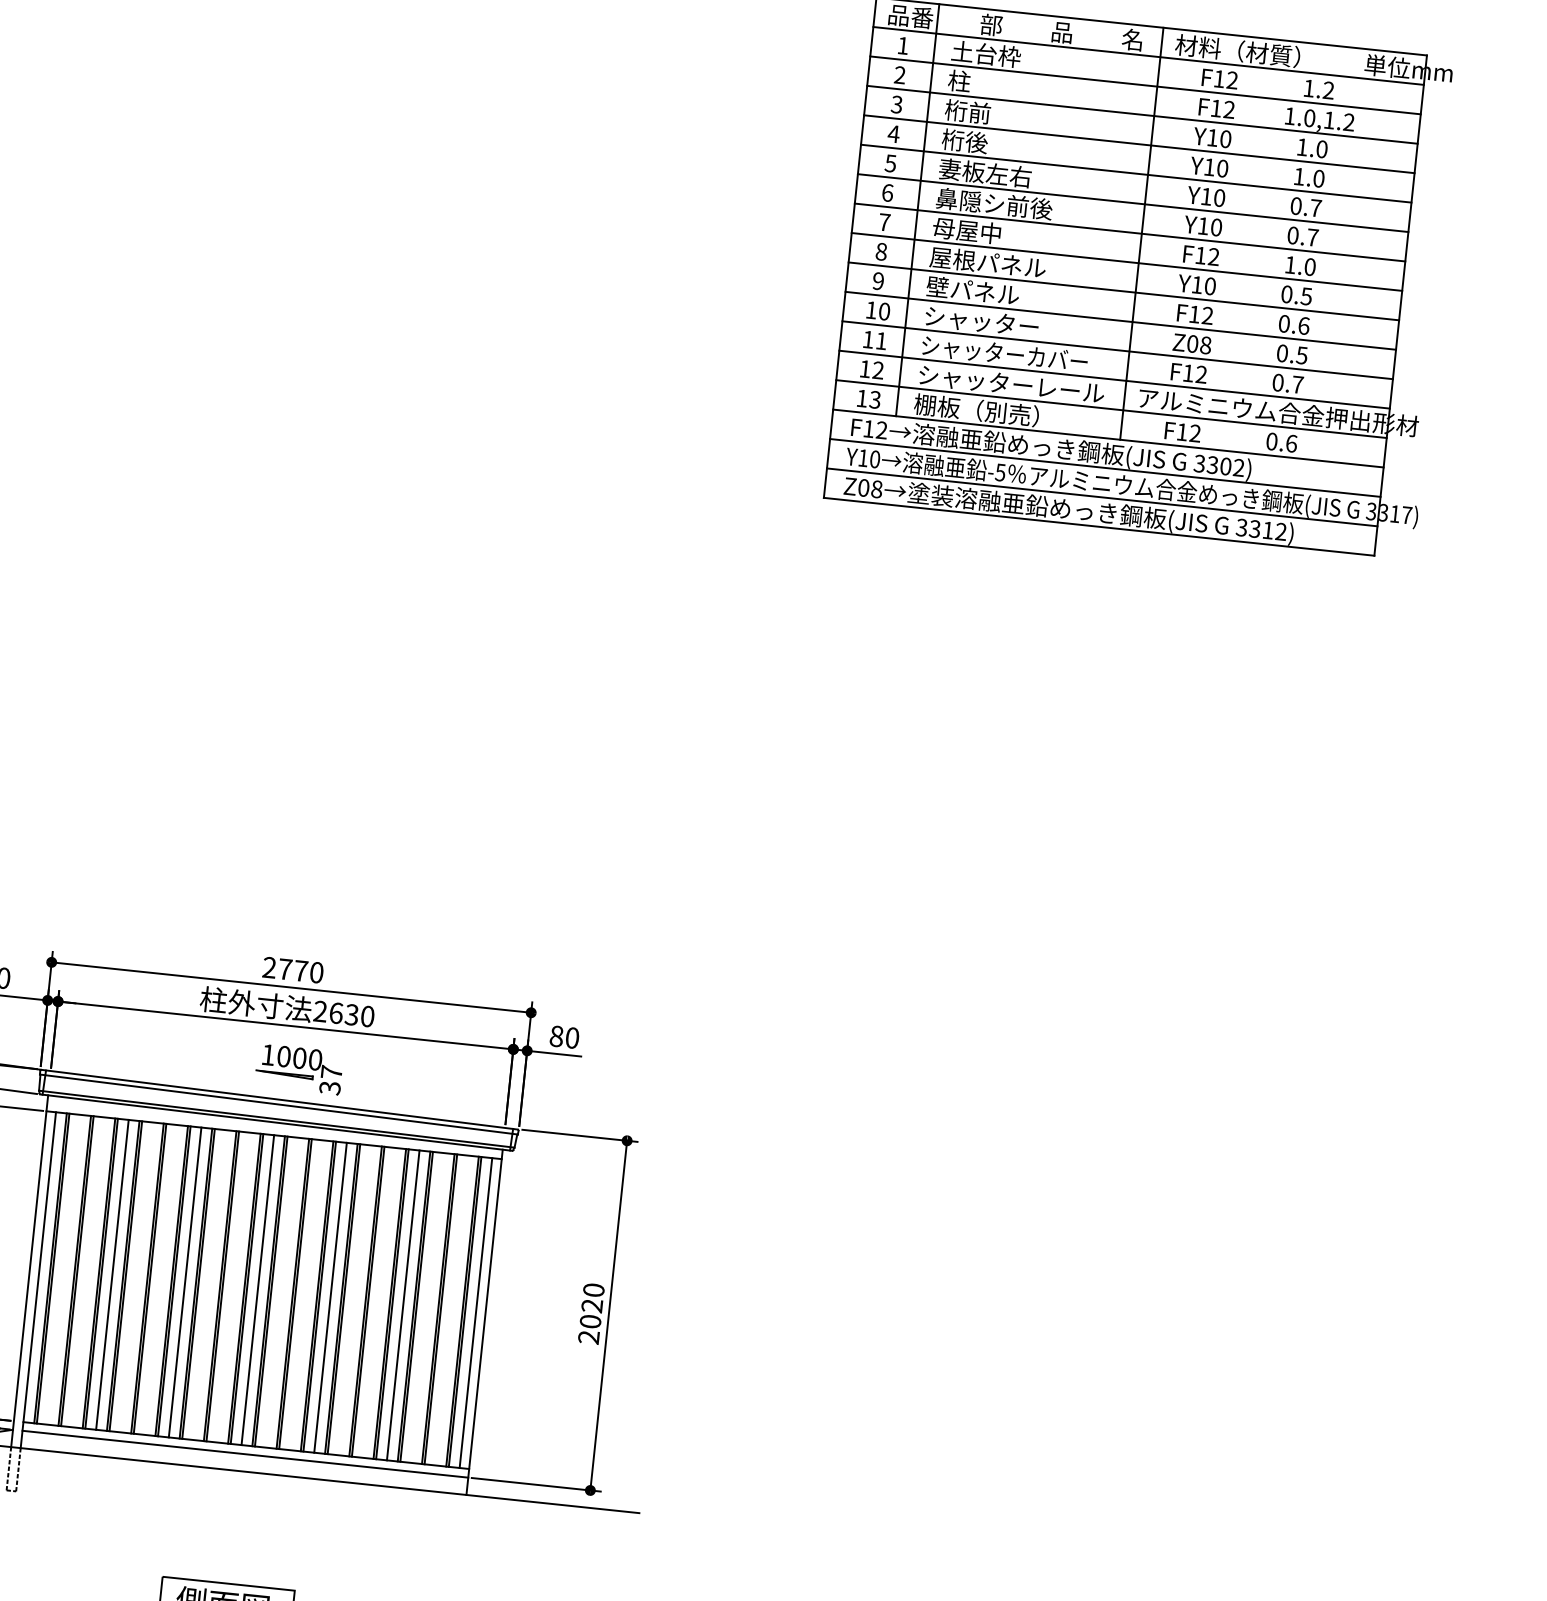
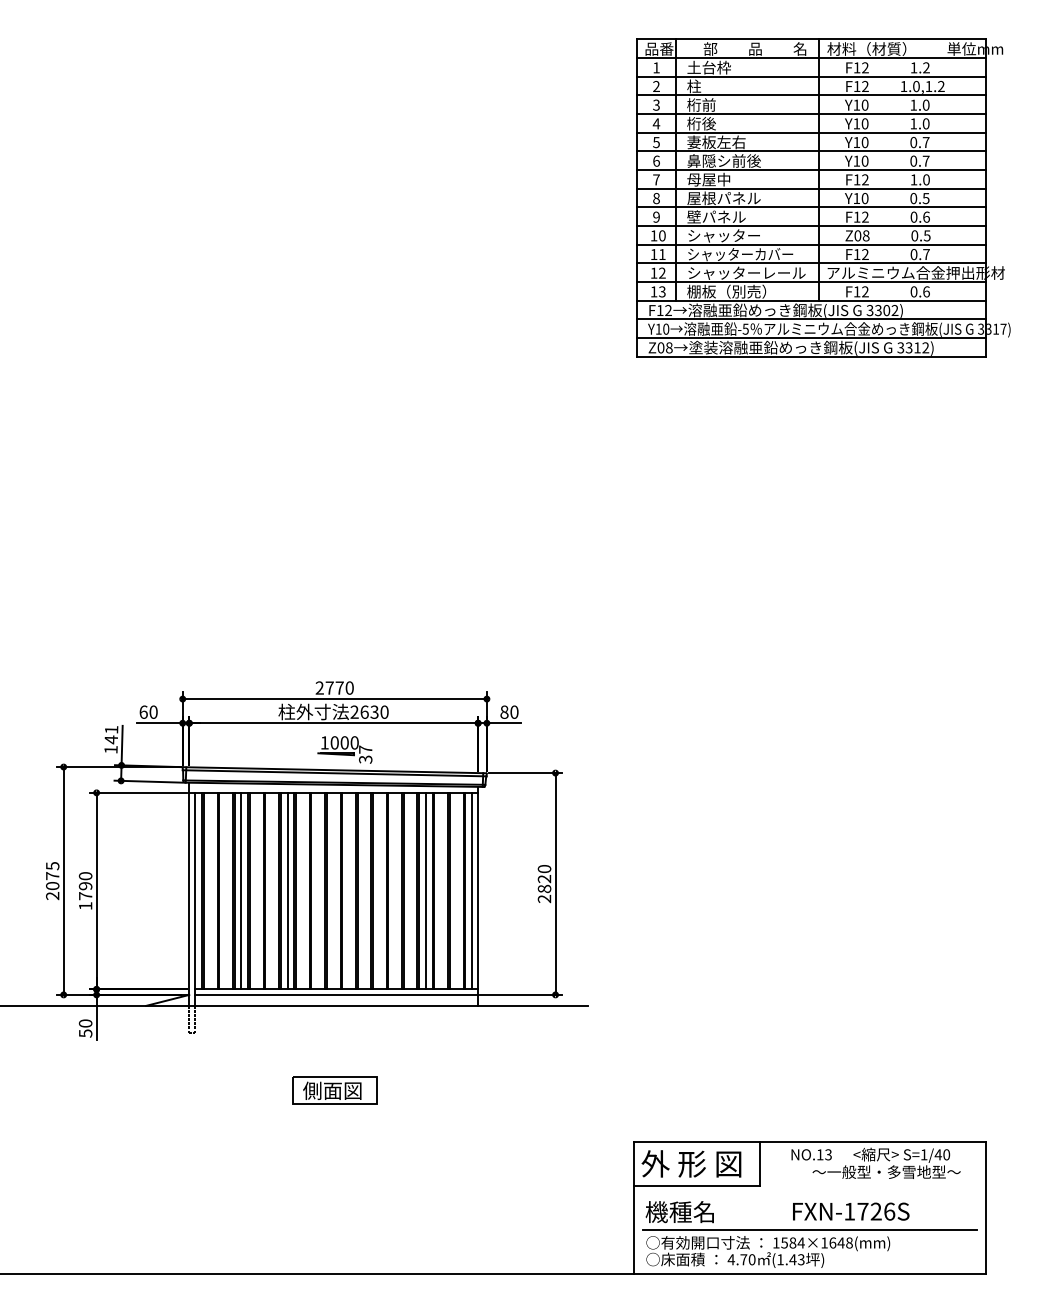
line: (257, 1289) -> (333, 890), removed
line: (330, 1296) -> (379, 890), removed
text: (590, 1320) -> (544, 888), 2020 -> 2820

